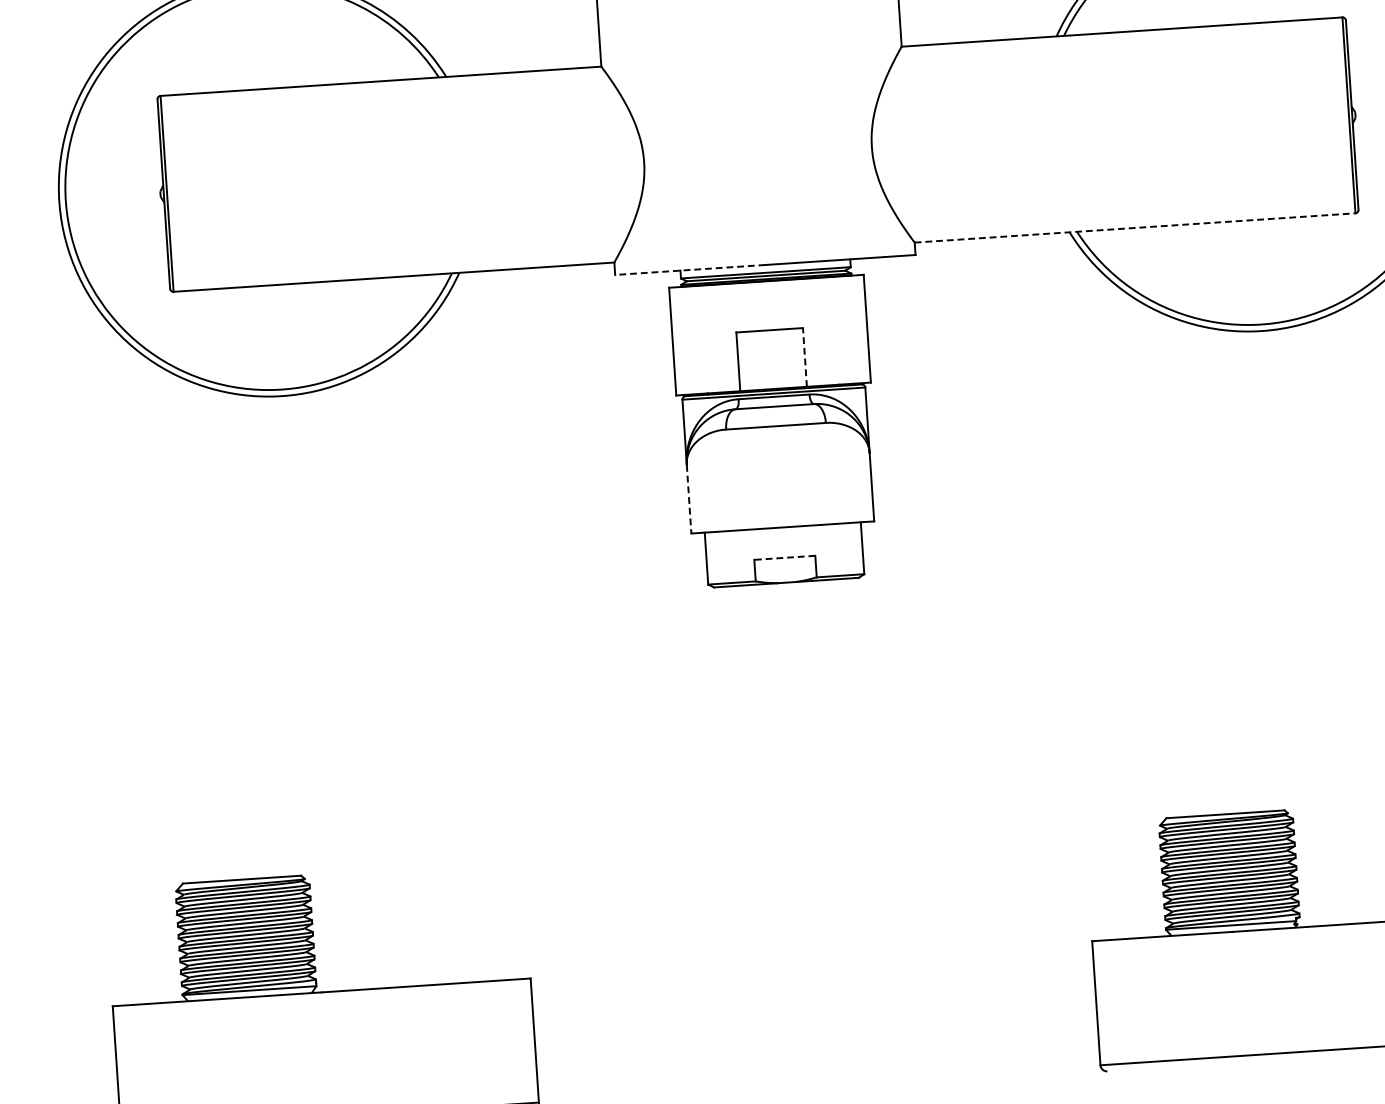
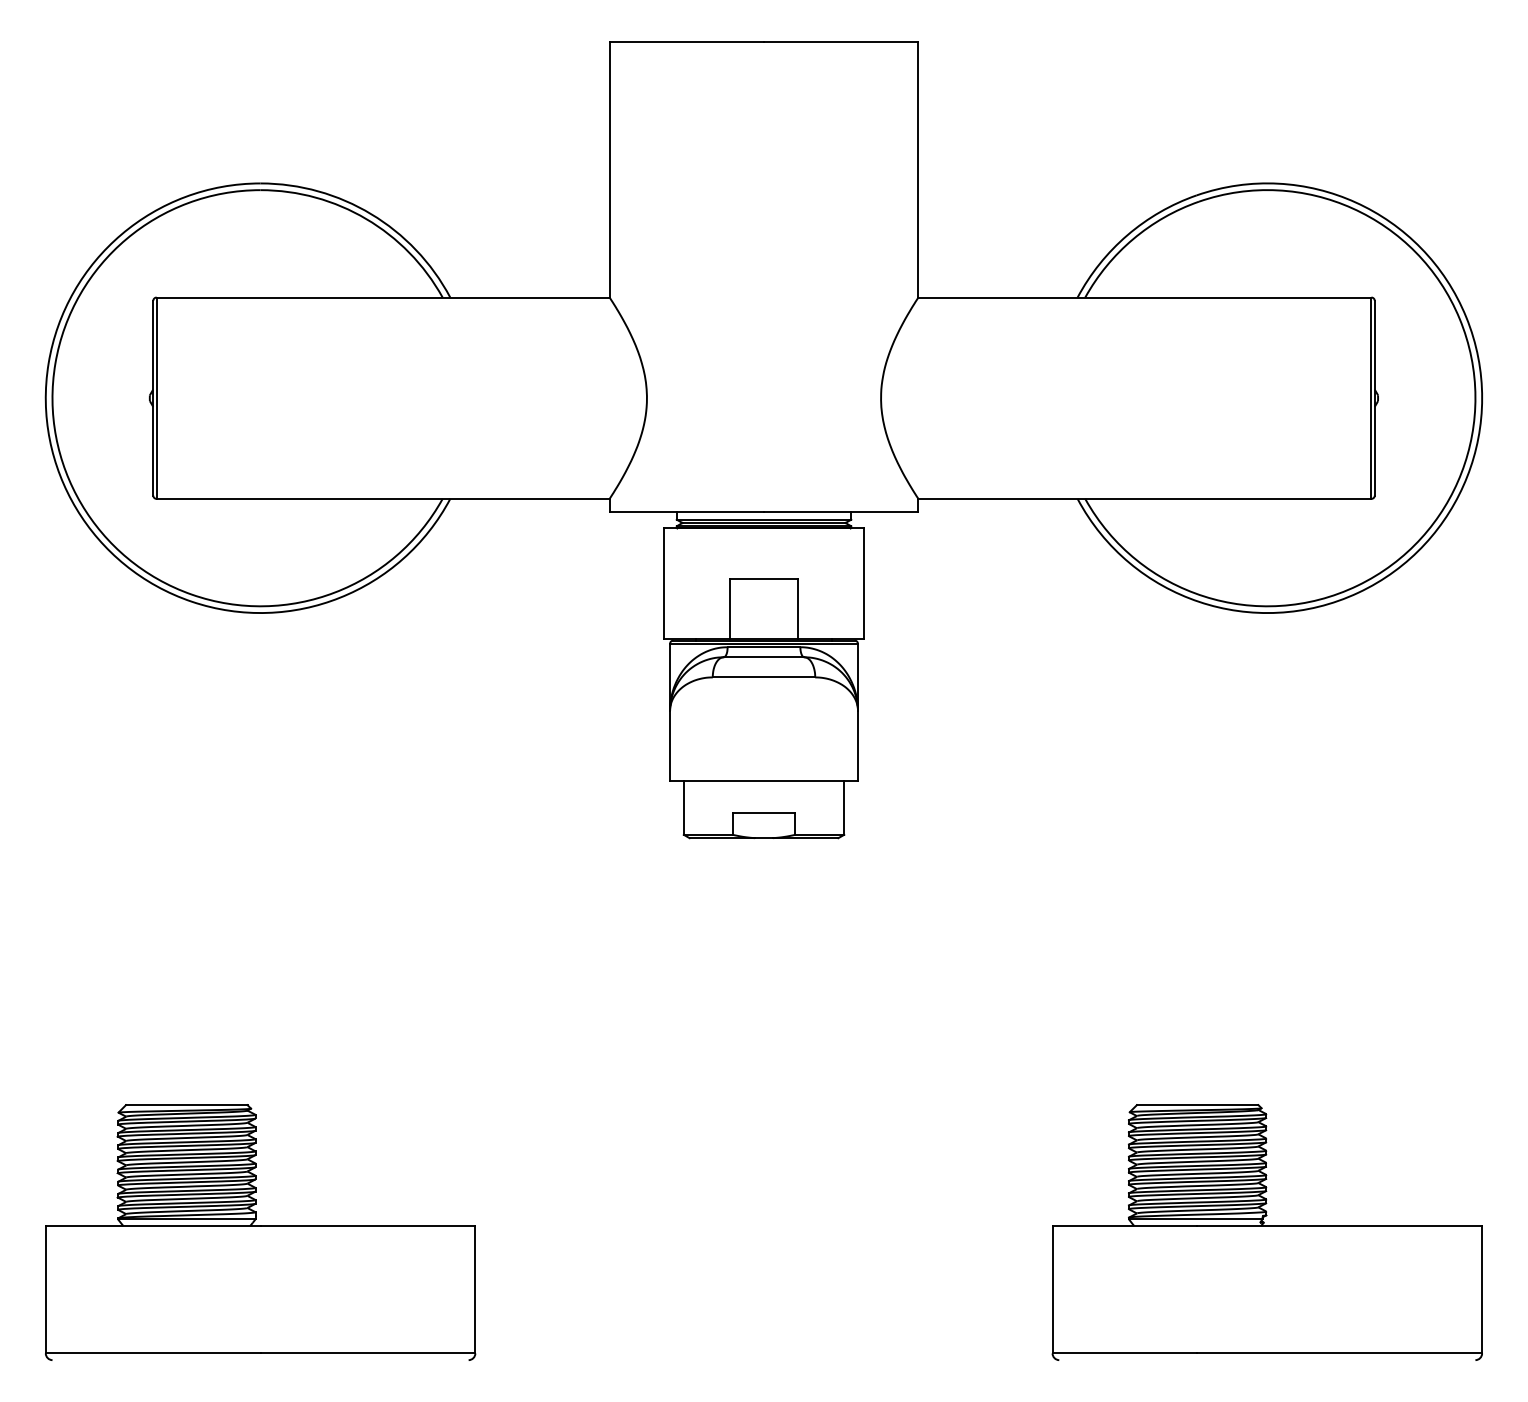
line: (1134, 227) -> (1144, 498), dashed -> solid
line: (689, 269) -> (686, 511), dashed -> solid
line: (805, 356) -> (798, 608), dashed -> solid
line: (689, 499) -> (670, 746), dashed -> solid
line: (784, 557) -> (763, 812), dashed -> solid

